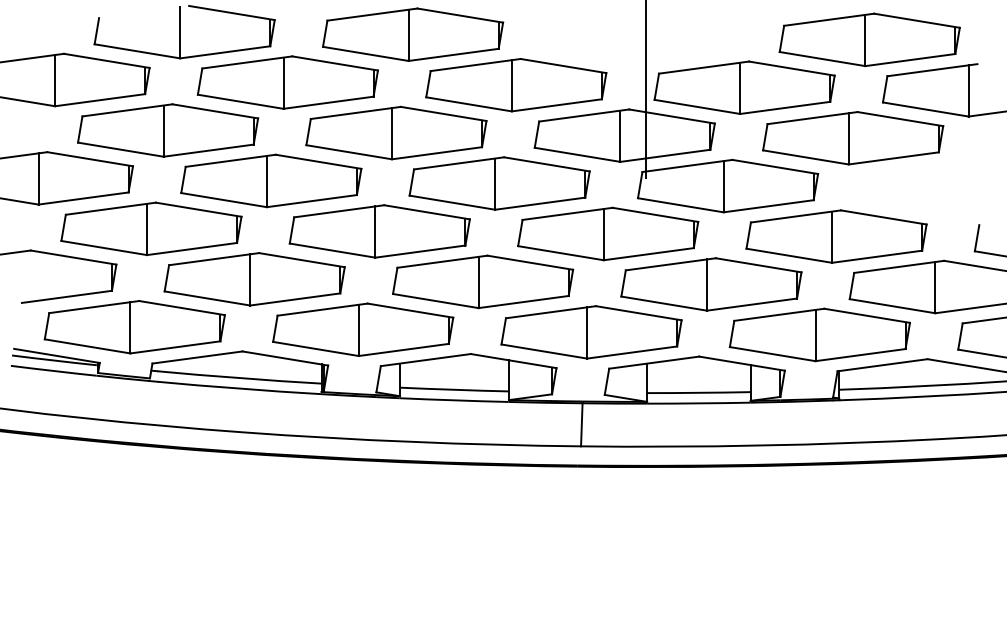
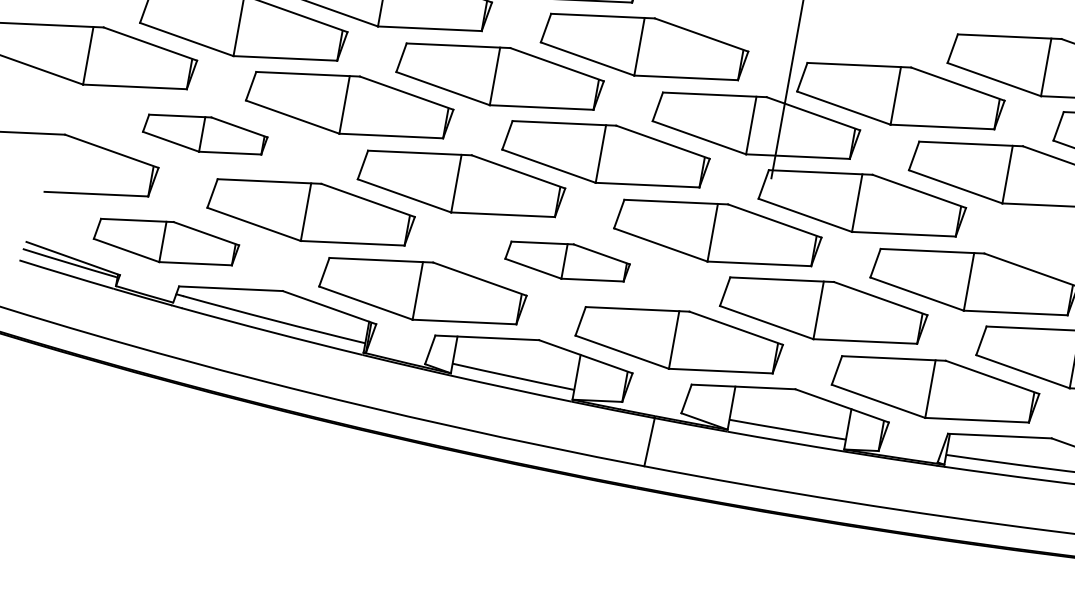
part: (151, 228) -> (205, 134), size x0.6
part: (483, 281) -> (567, 261), size x0.6
part: (134, 327) -> (166, 242), size x0.7

